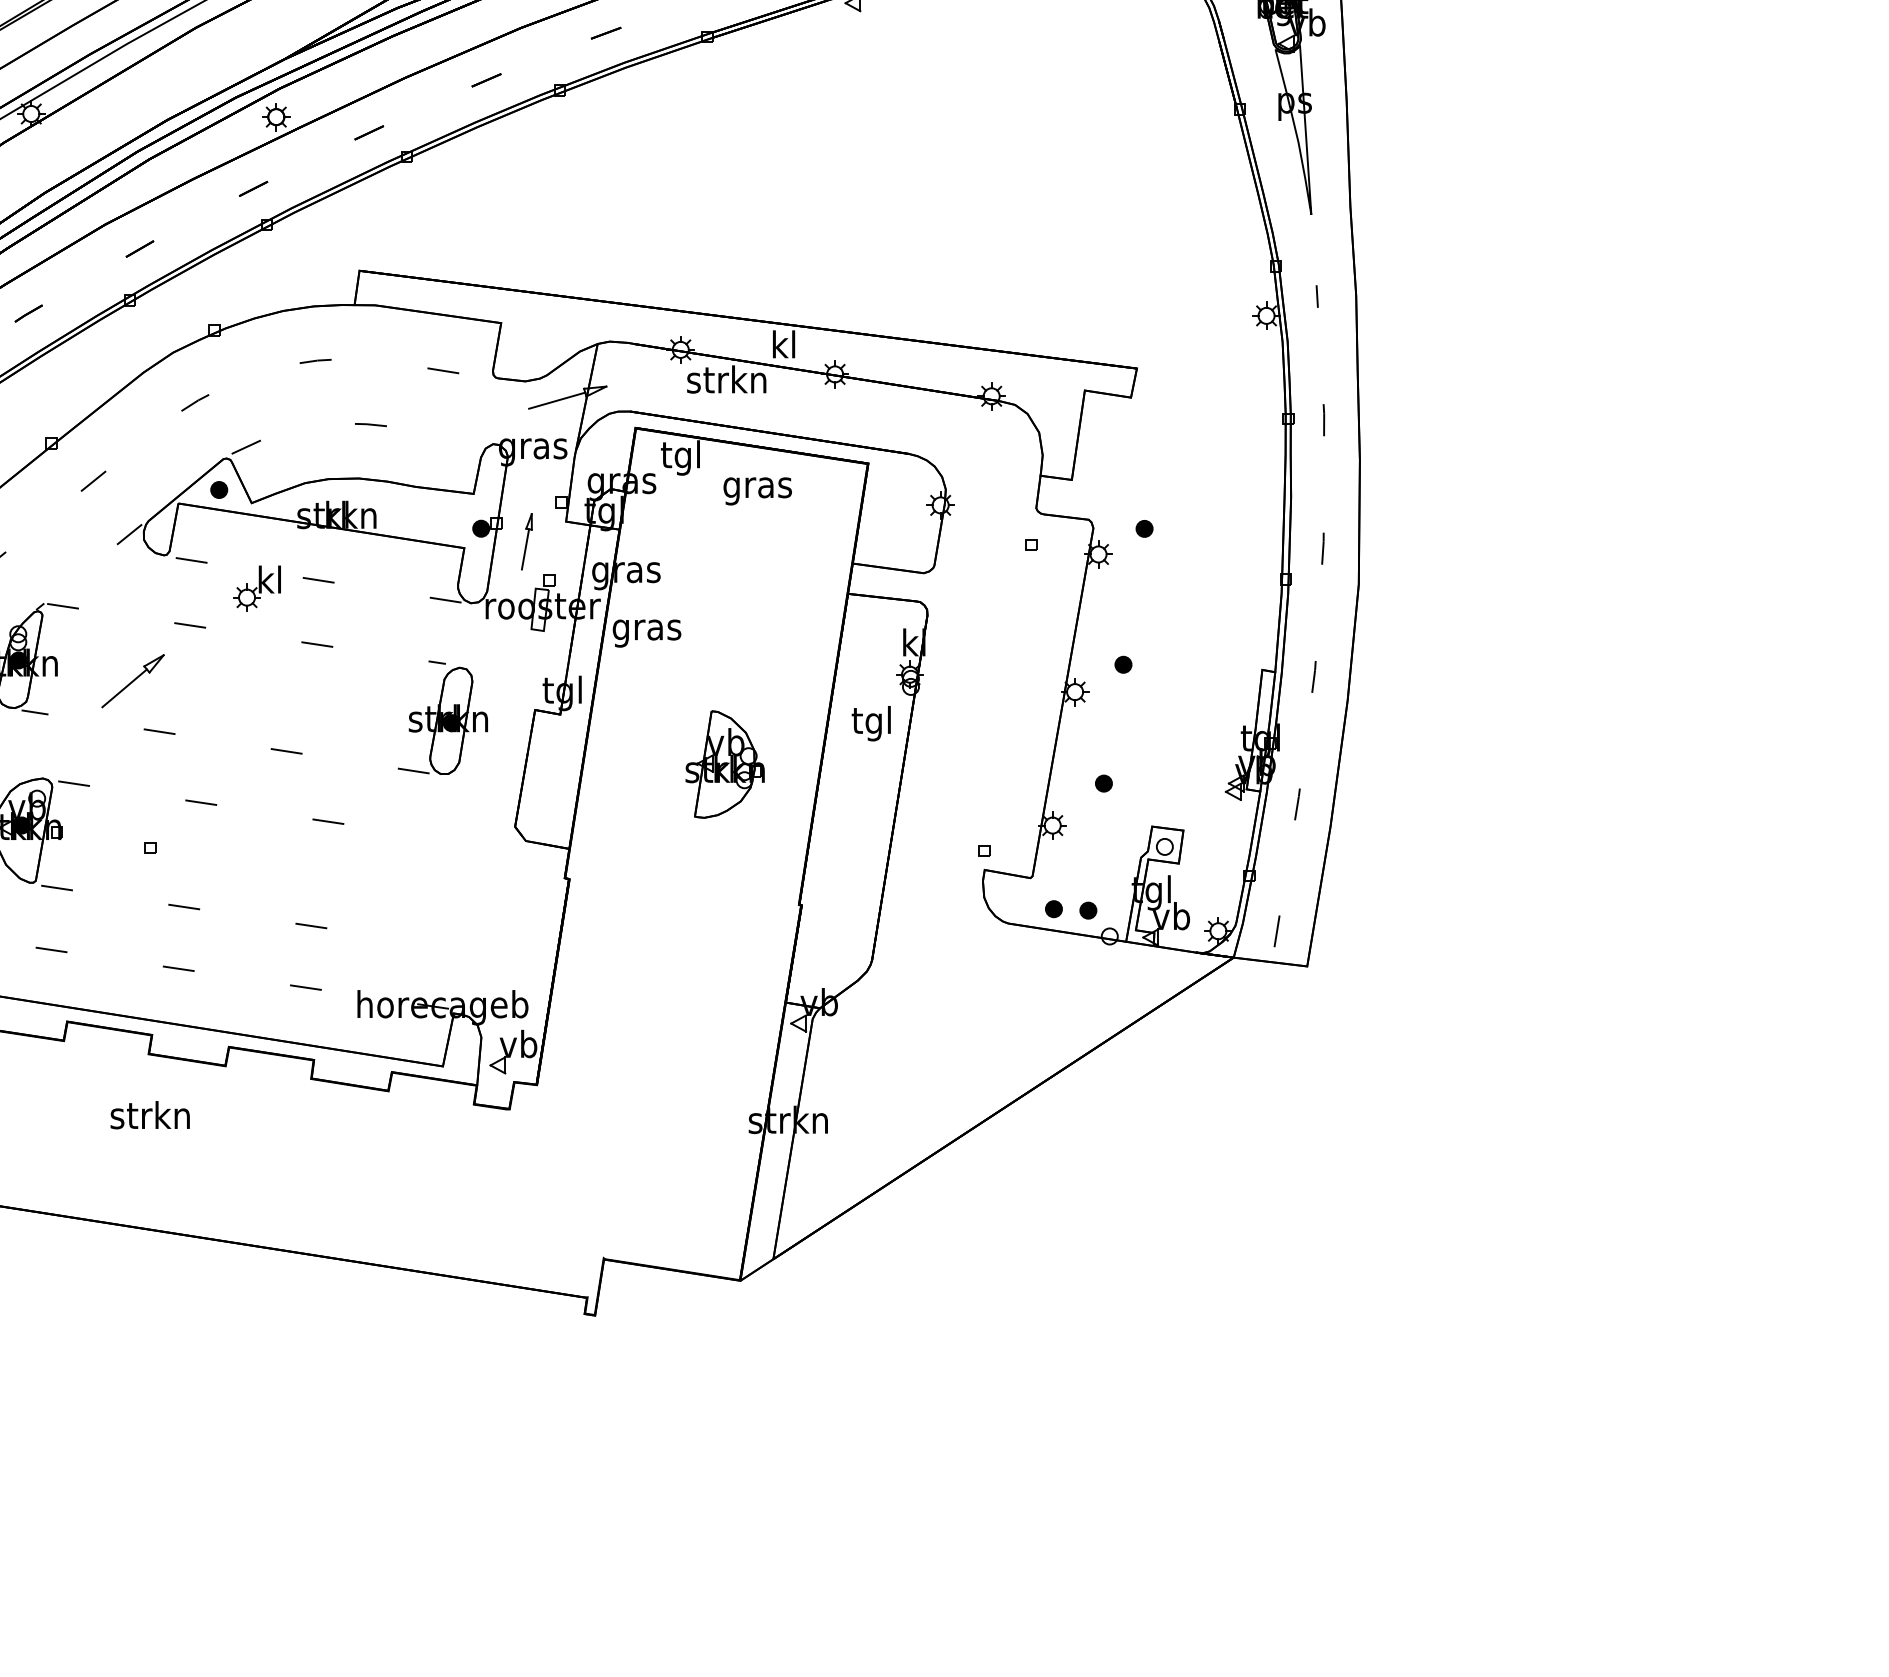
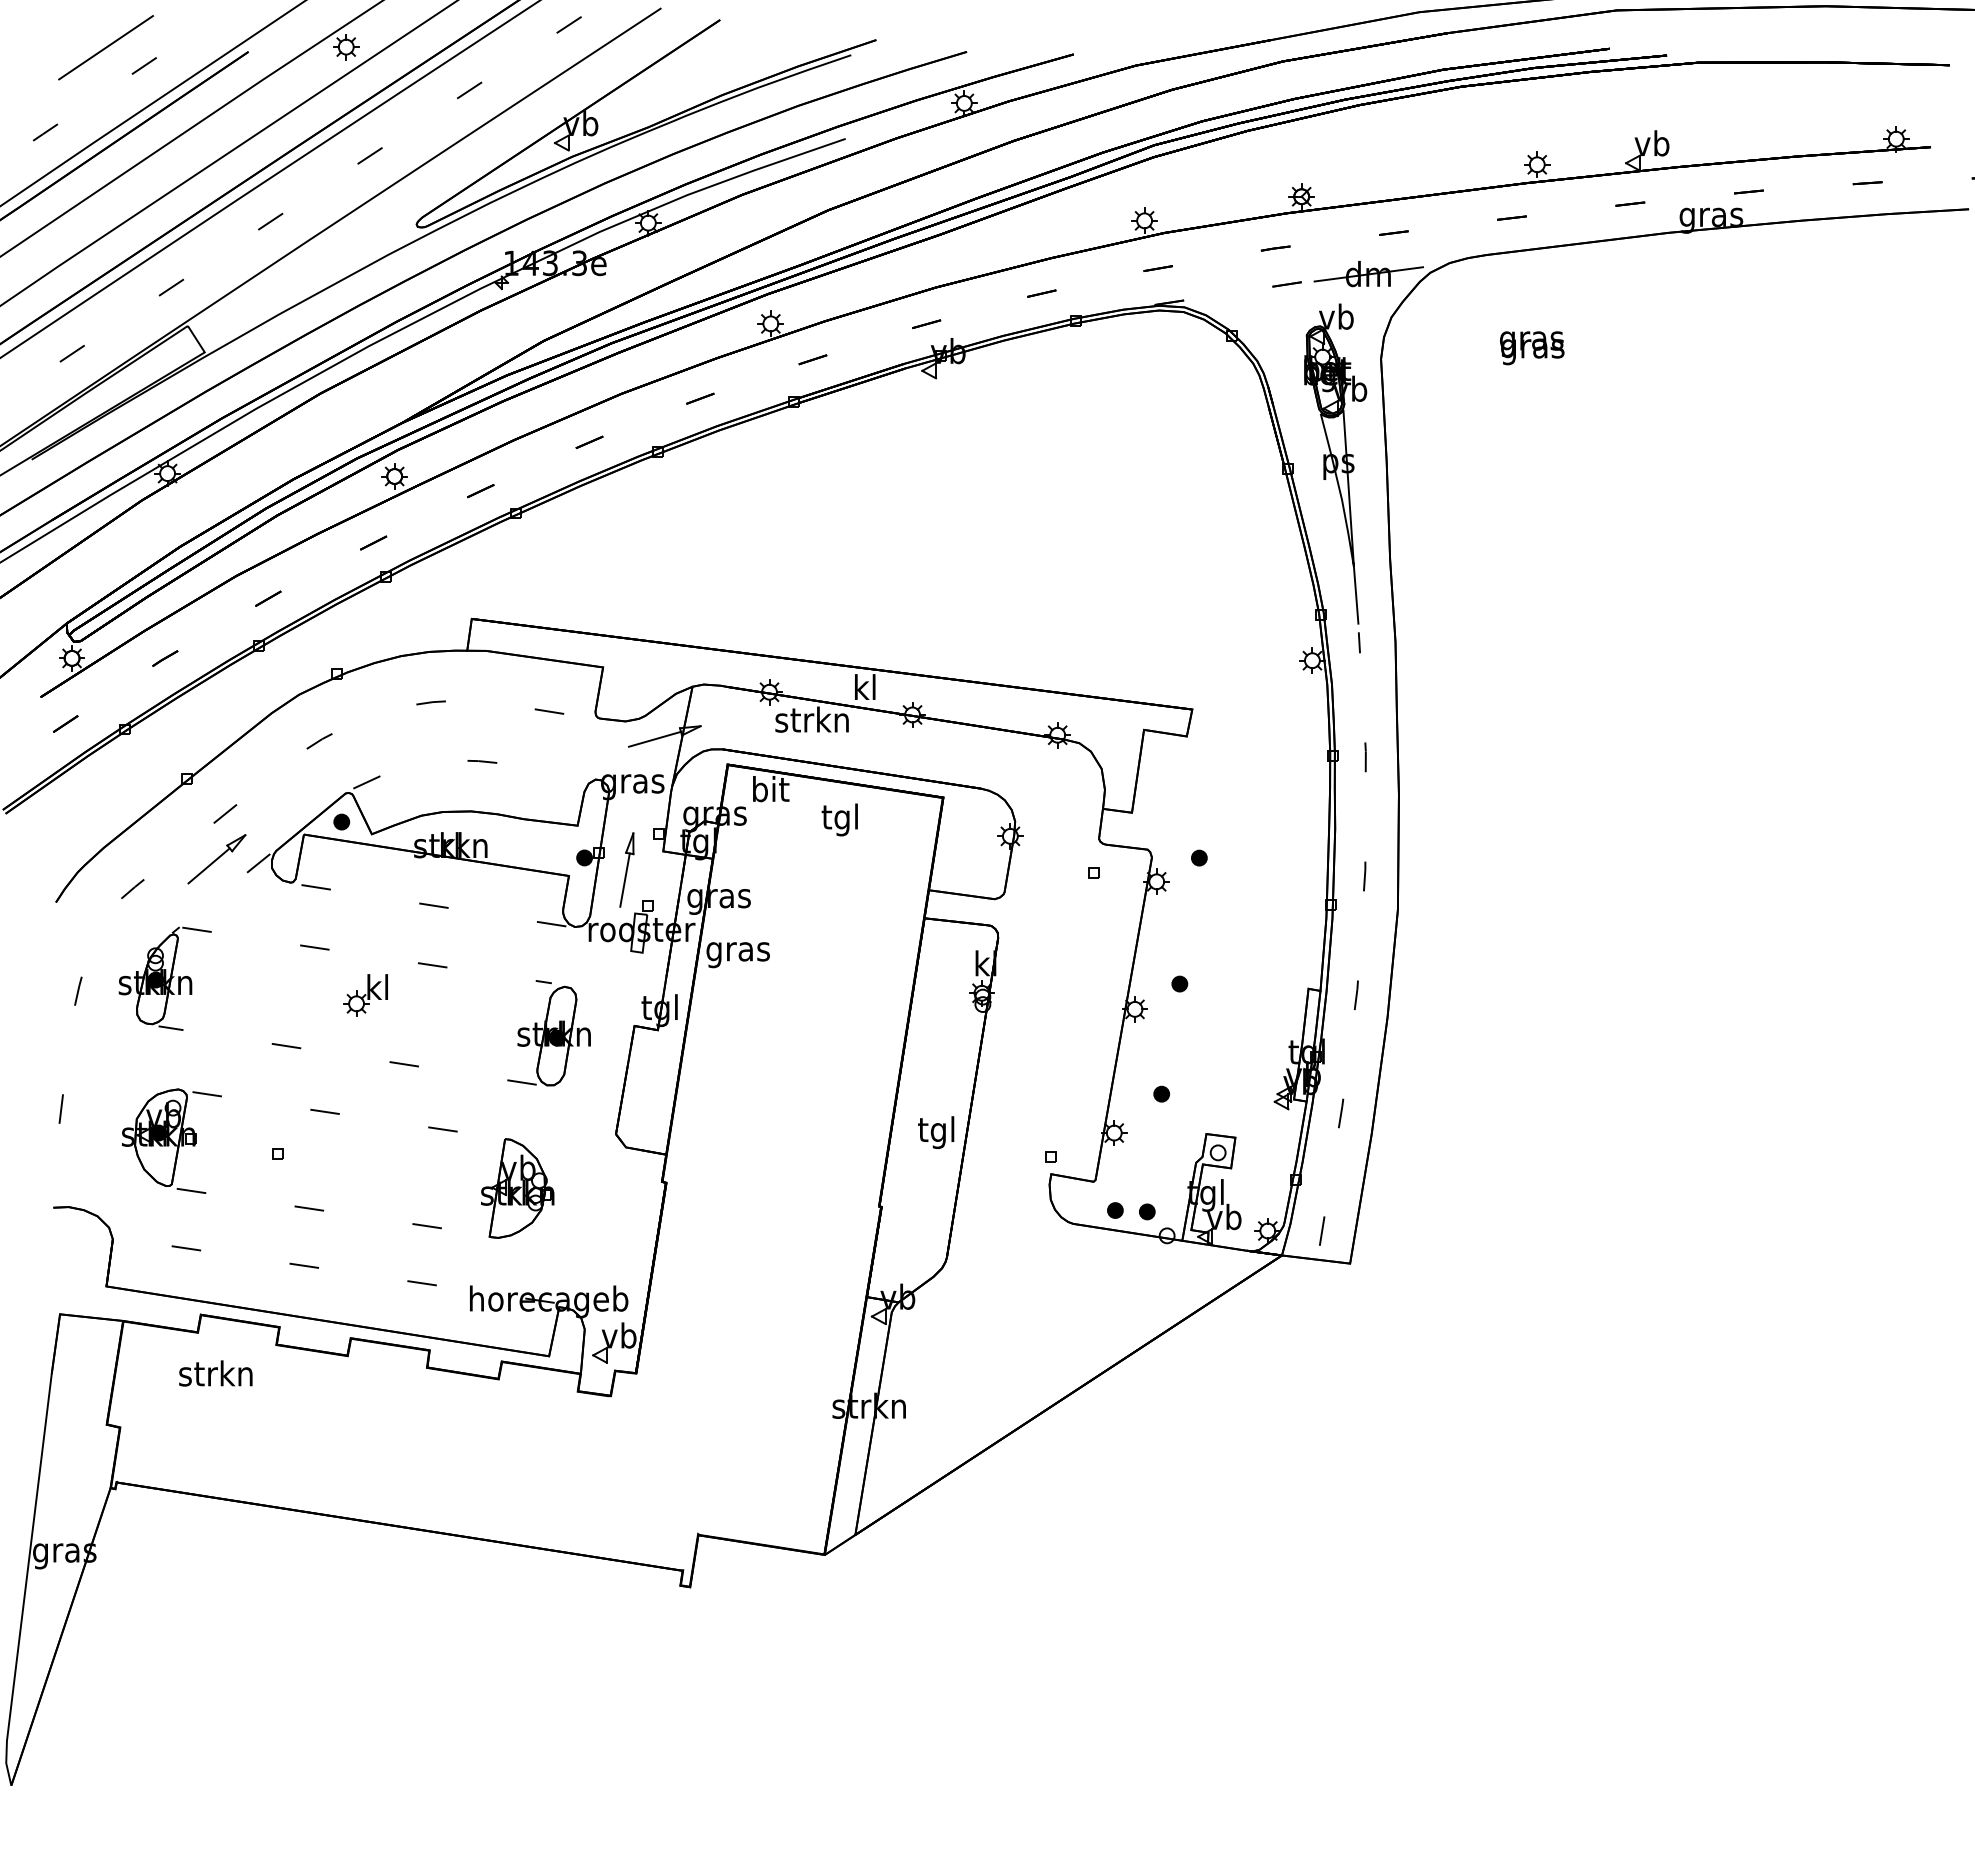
line: (1313, 245) -> (1355, 595), added
text: (681, 458) -> (770, 792), tgl -> bit
text: (757, 487) -> (840, 819), gras -> tgl
part: (526, 541) -> (626, 869), size x1.43
part: (256, 588) -> (365, 995), moved
part: (132, 681) -> (216, 859), moved
text: (871, 723) -> (936, 1132), moved
part: (724, 764) -> (517, 1188), moved
text: (149, 1115) -> (215, 1373), moved

